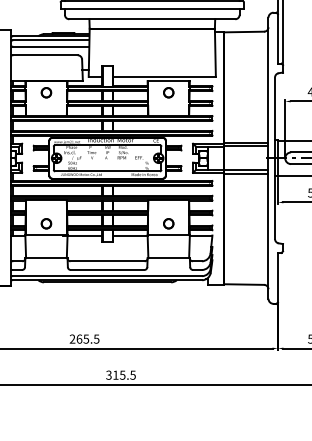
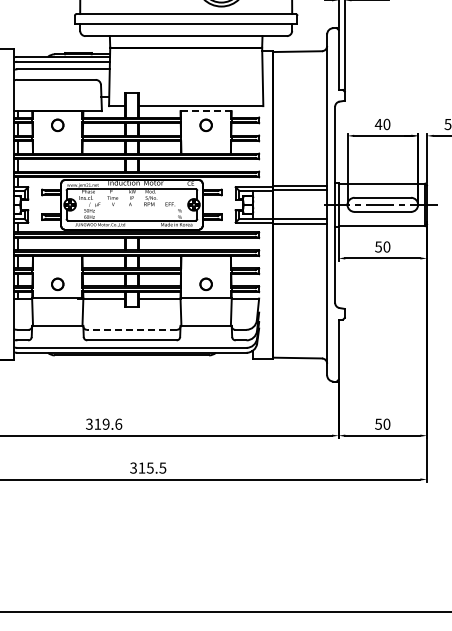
line: (169, 81) -> (206, 111), solid -> dashed
line: (107, 261) -> (131, 329), solid -> dashed
text: (84, 338) -> (104, 423), 265.5 -> 319.6

